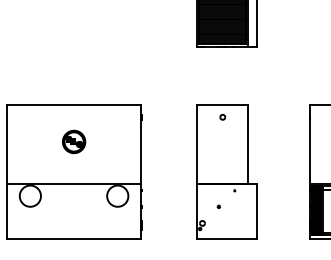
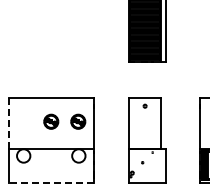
part: (117, 141) -> (78, 121), added
line: (6, 144) -> (8, 123), solid -> dashed
line: (72, 239) -> (50, 183), solid -> dashed

